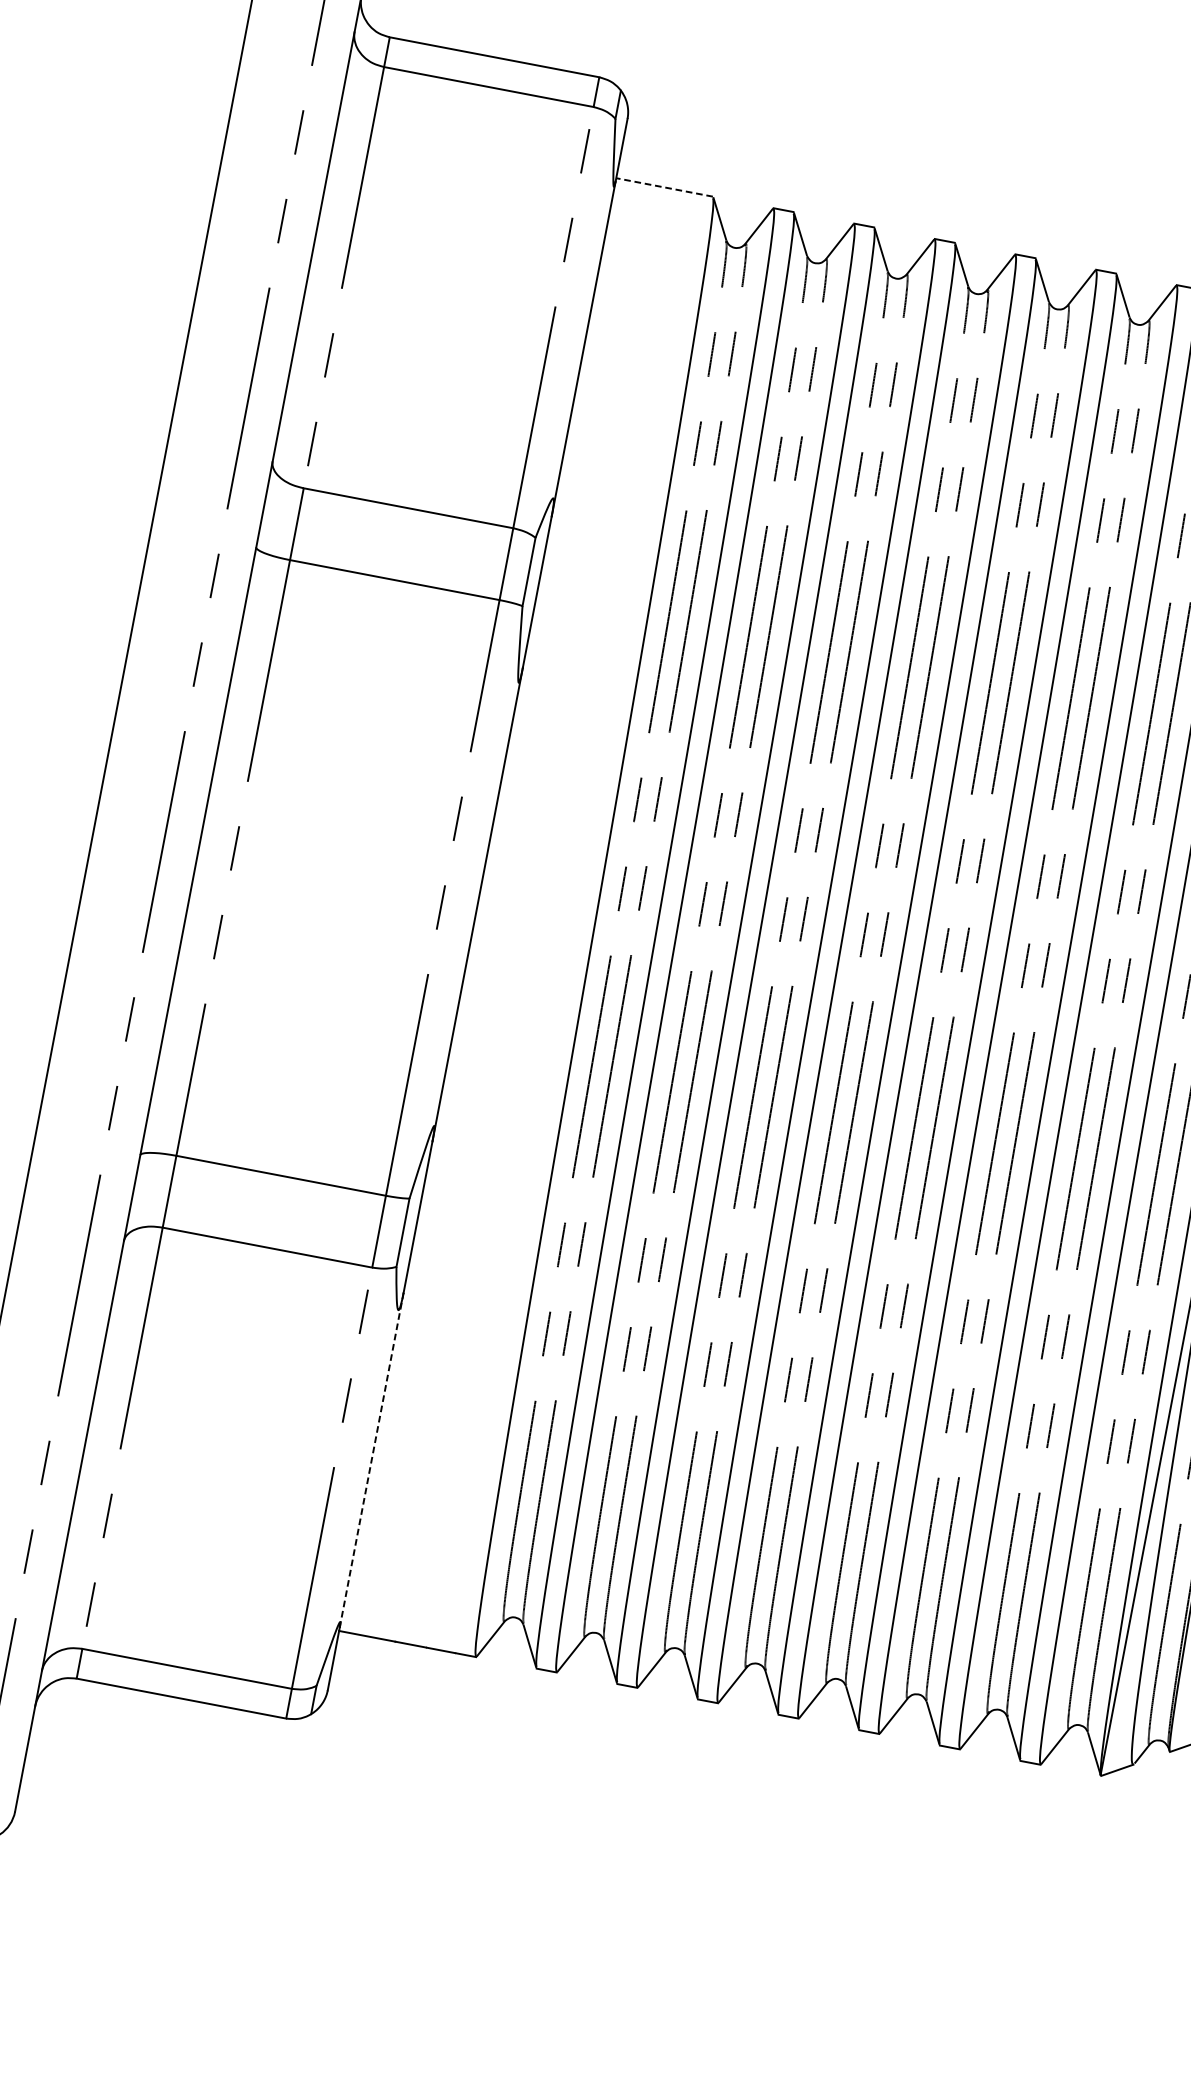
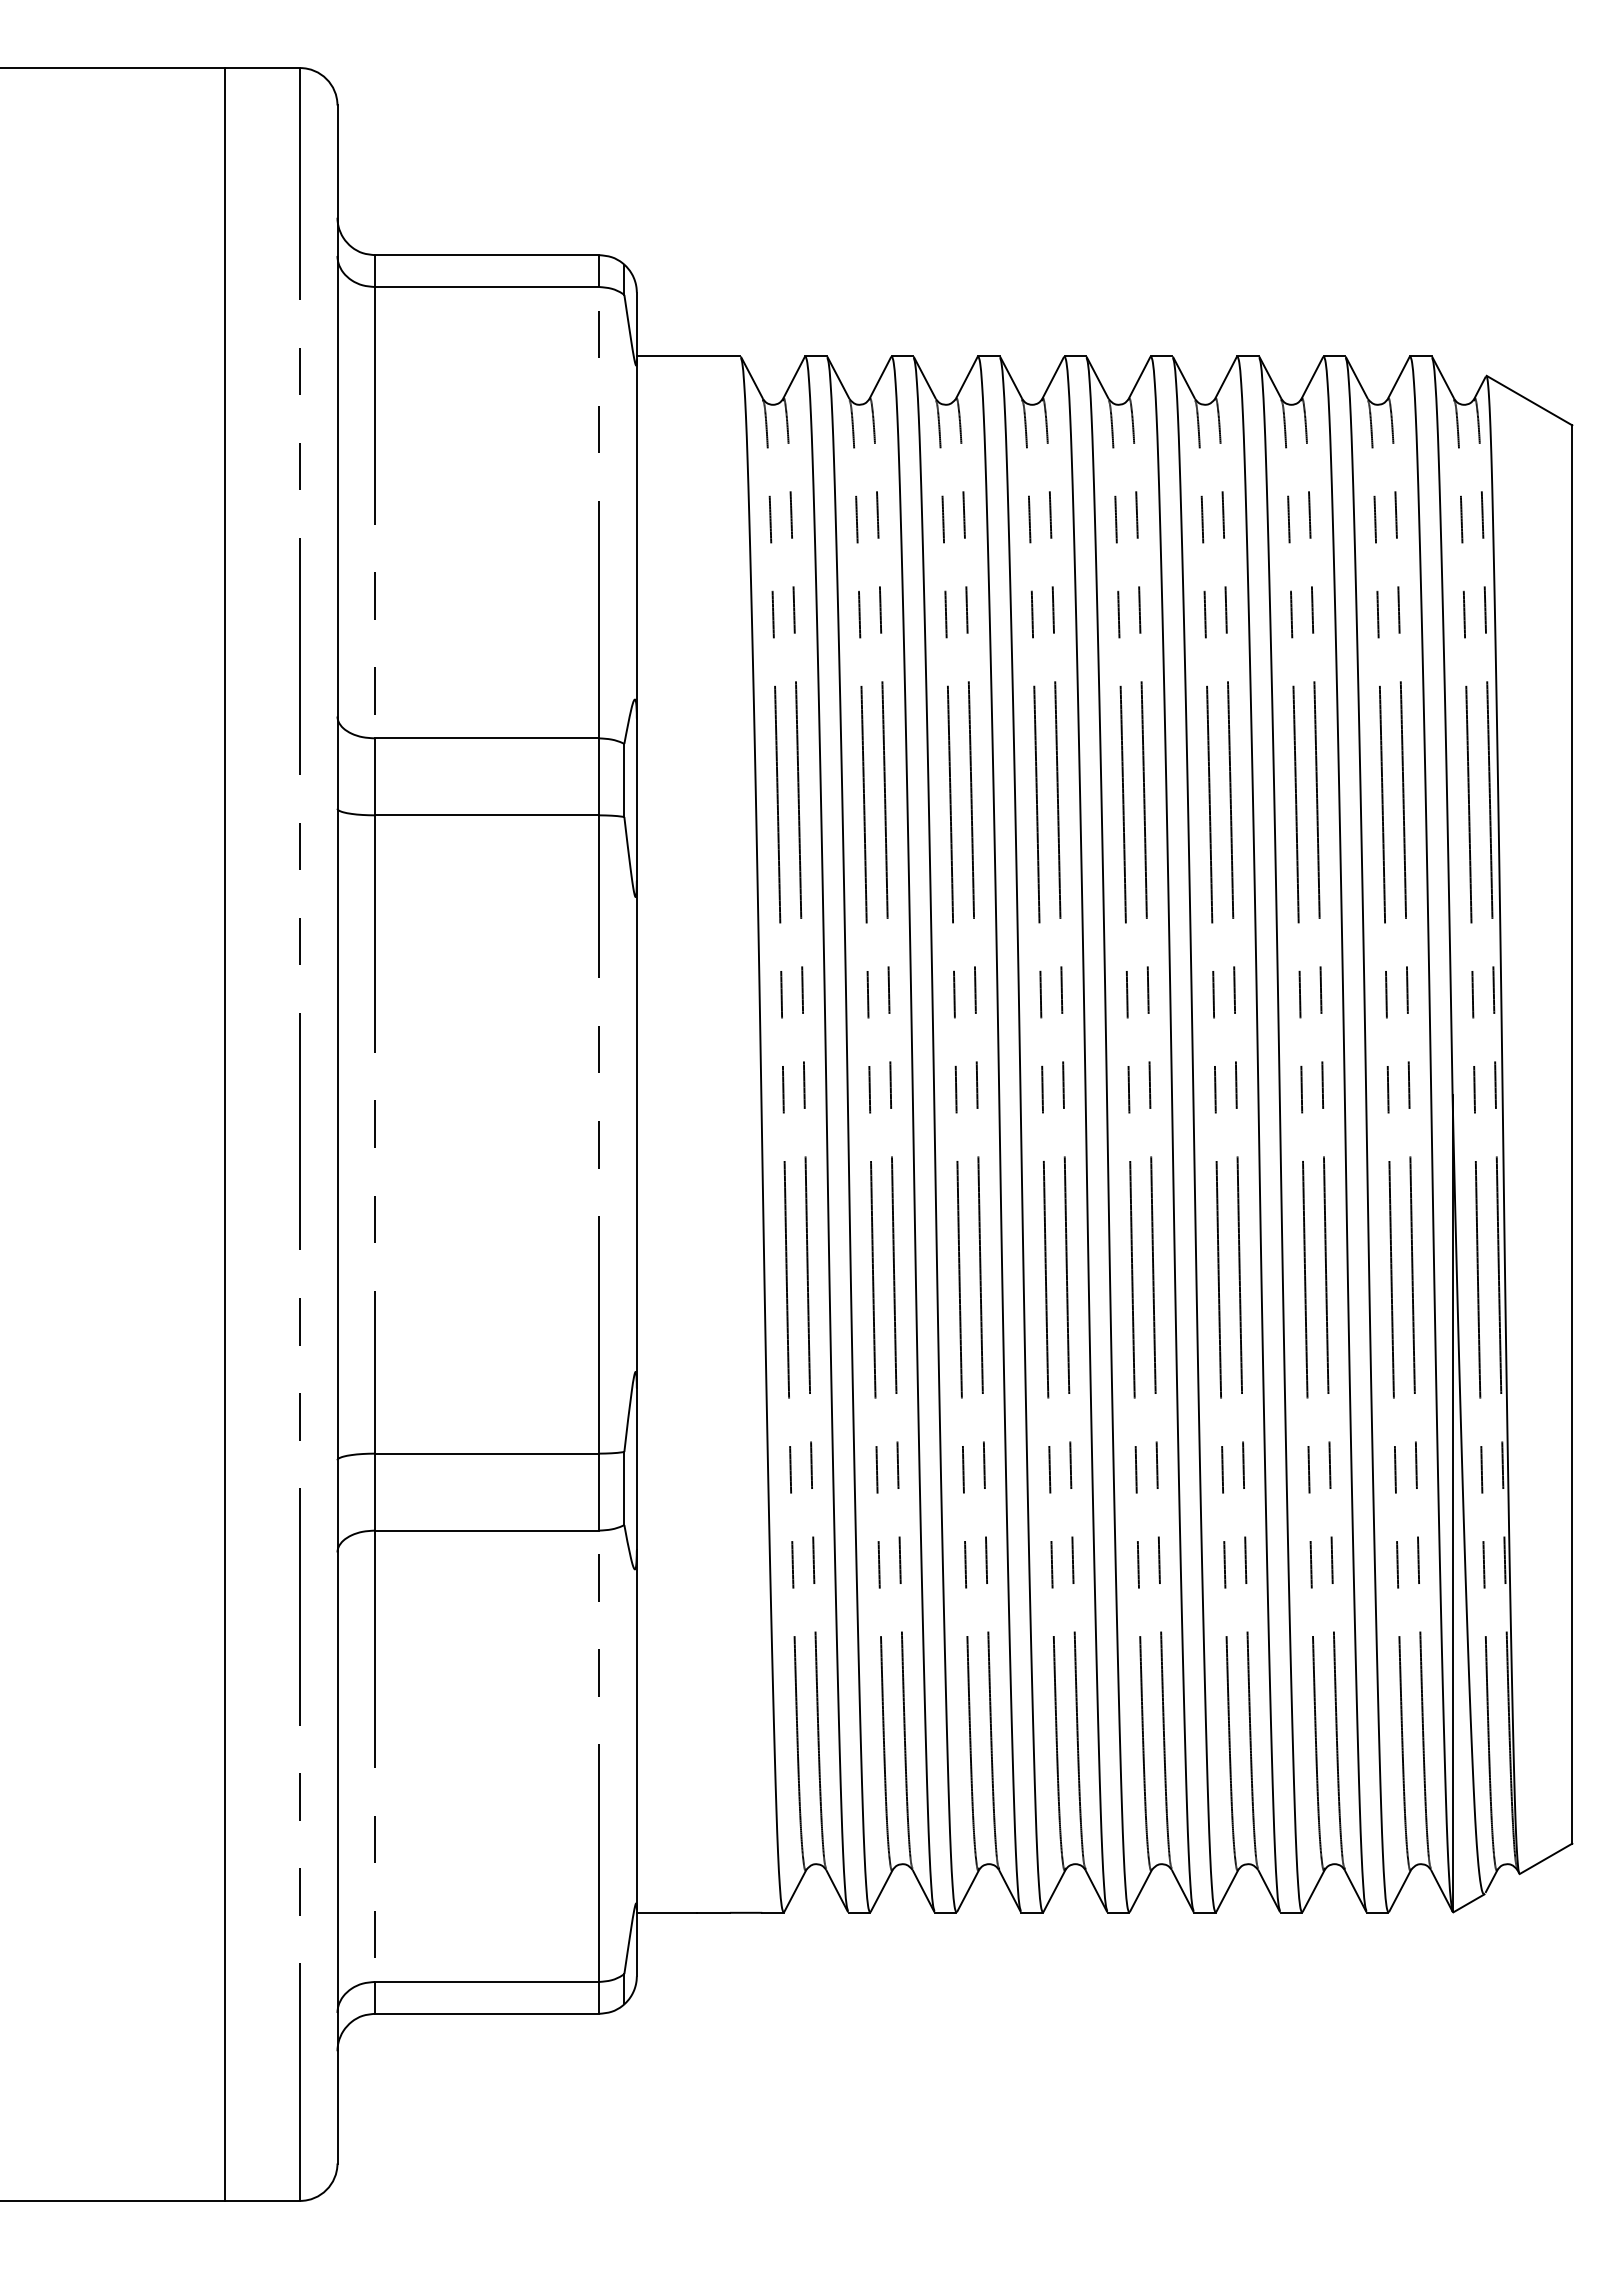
line: (664, 187) -> (688, 356), dashed -> solid
line: (371, 1460) -> (636, 1730), dashed -> solid

